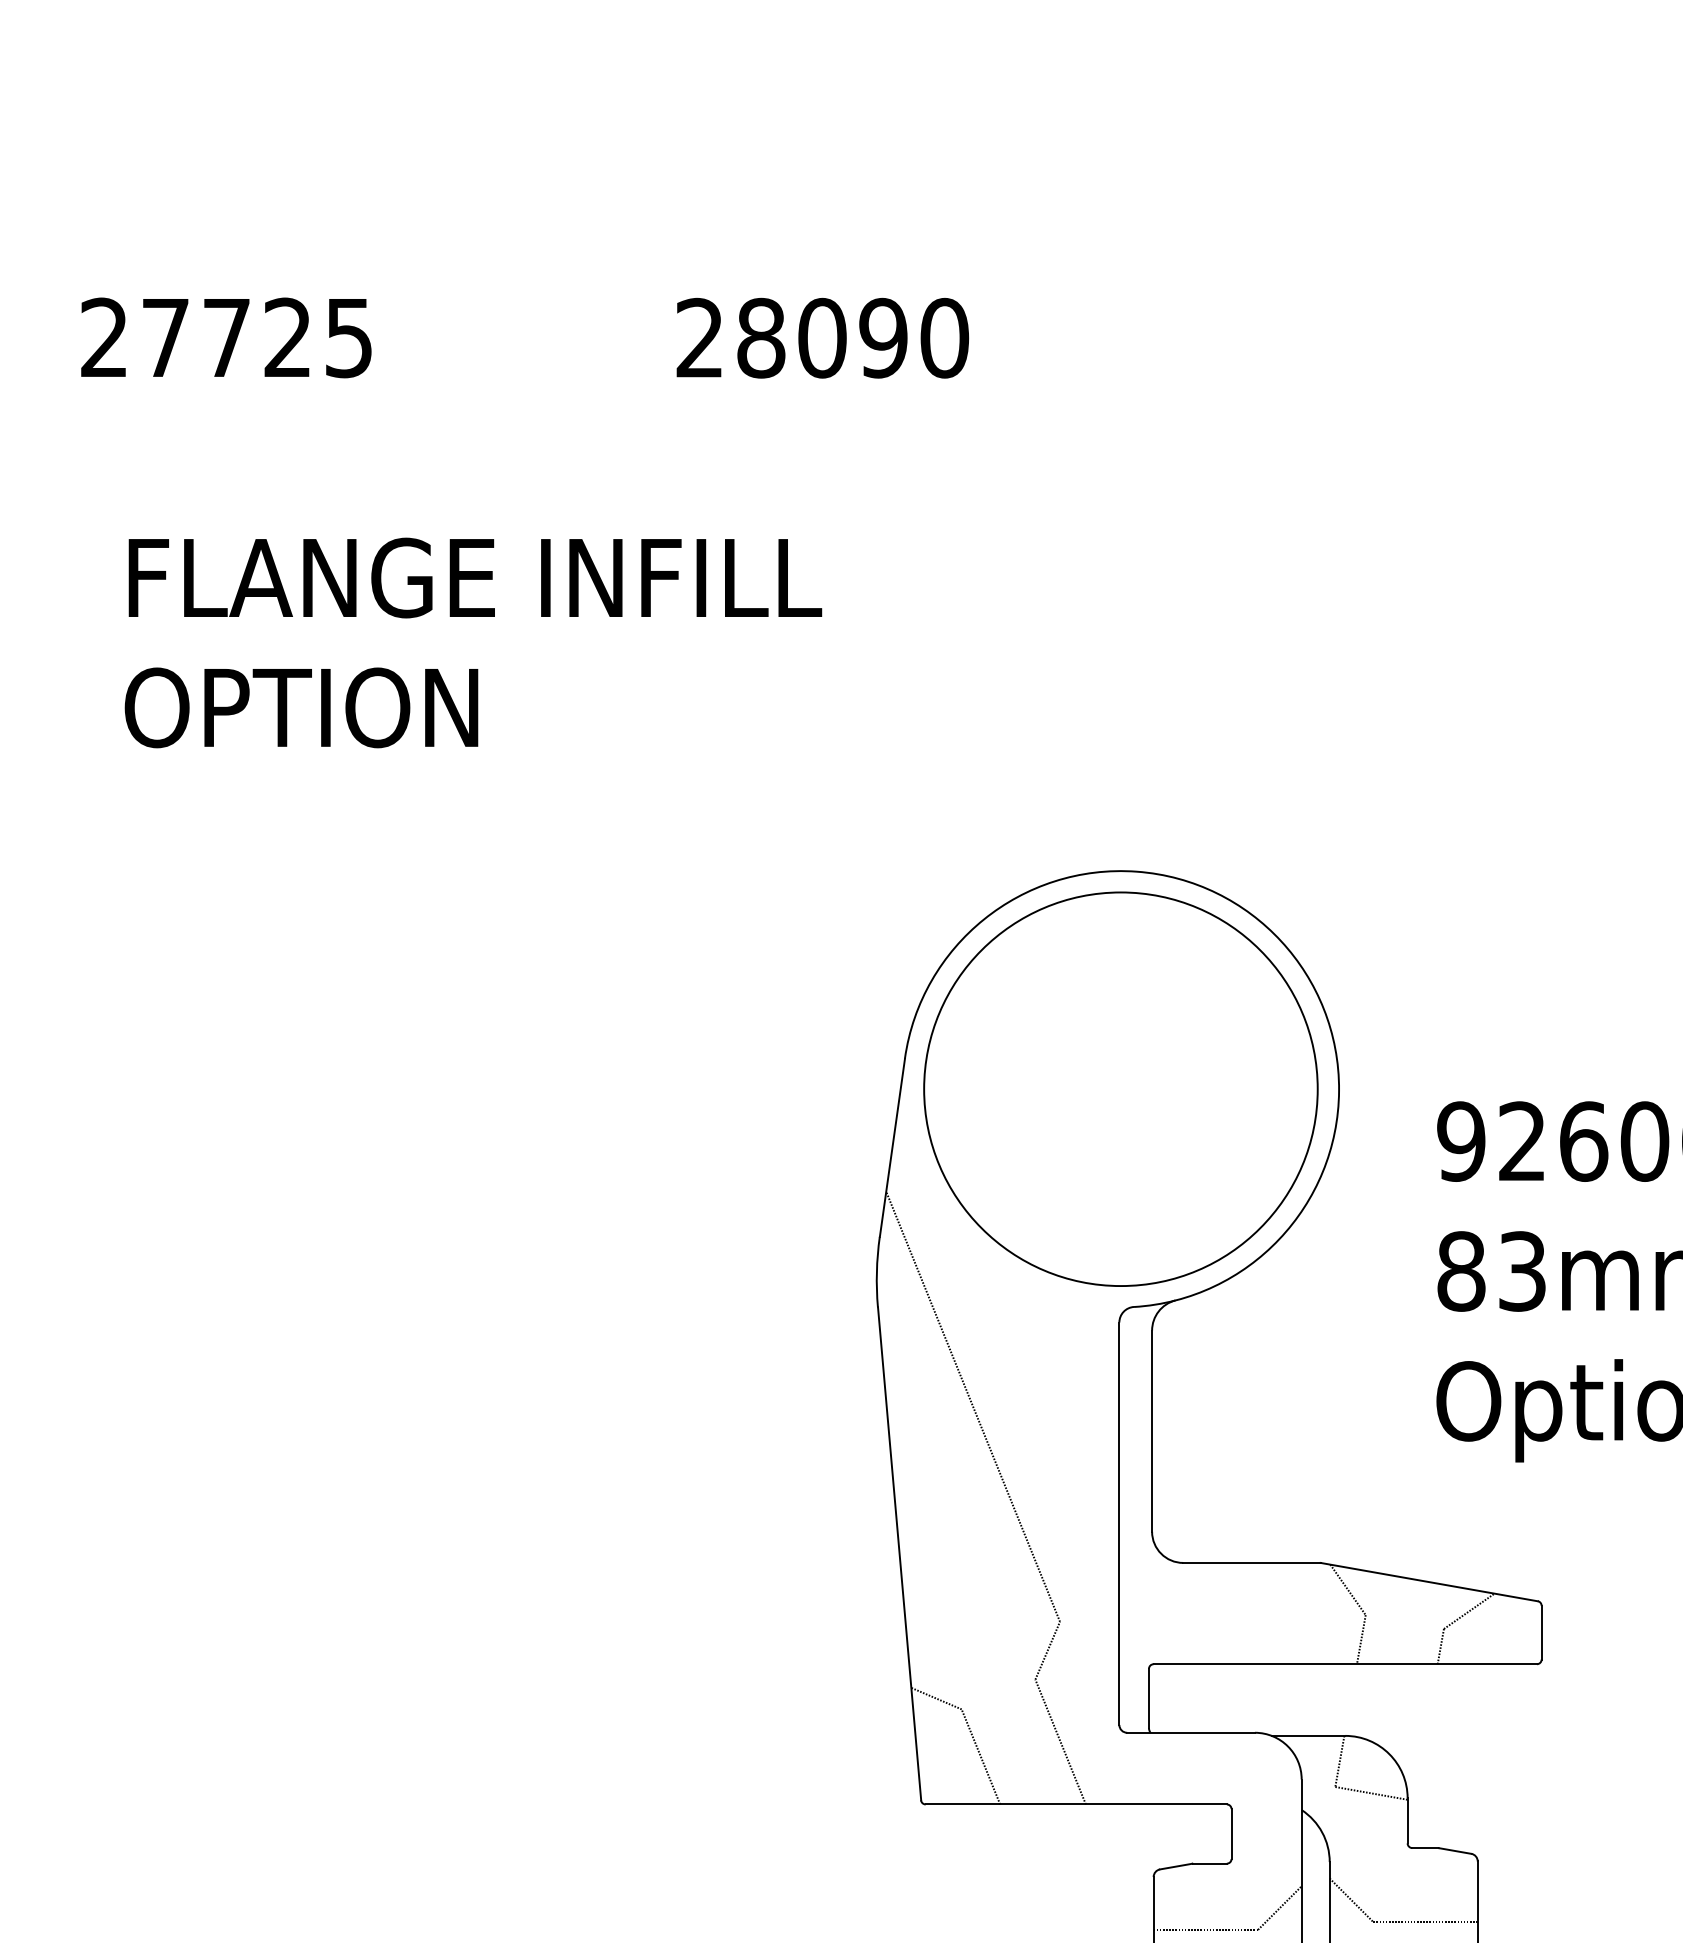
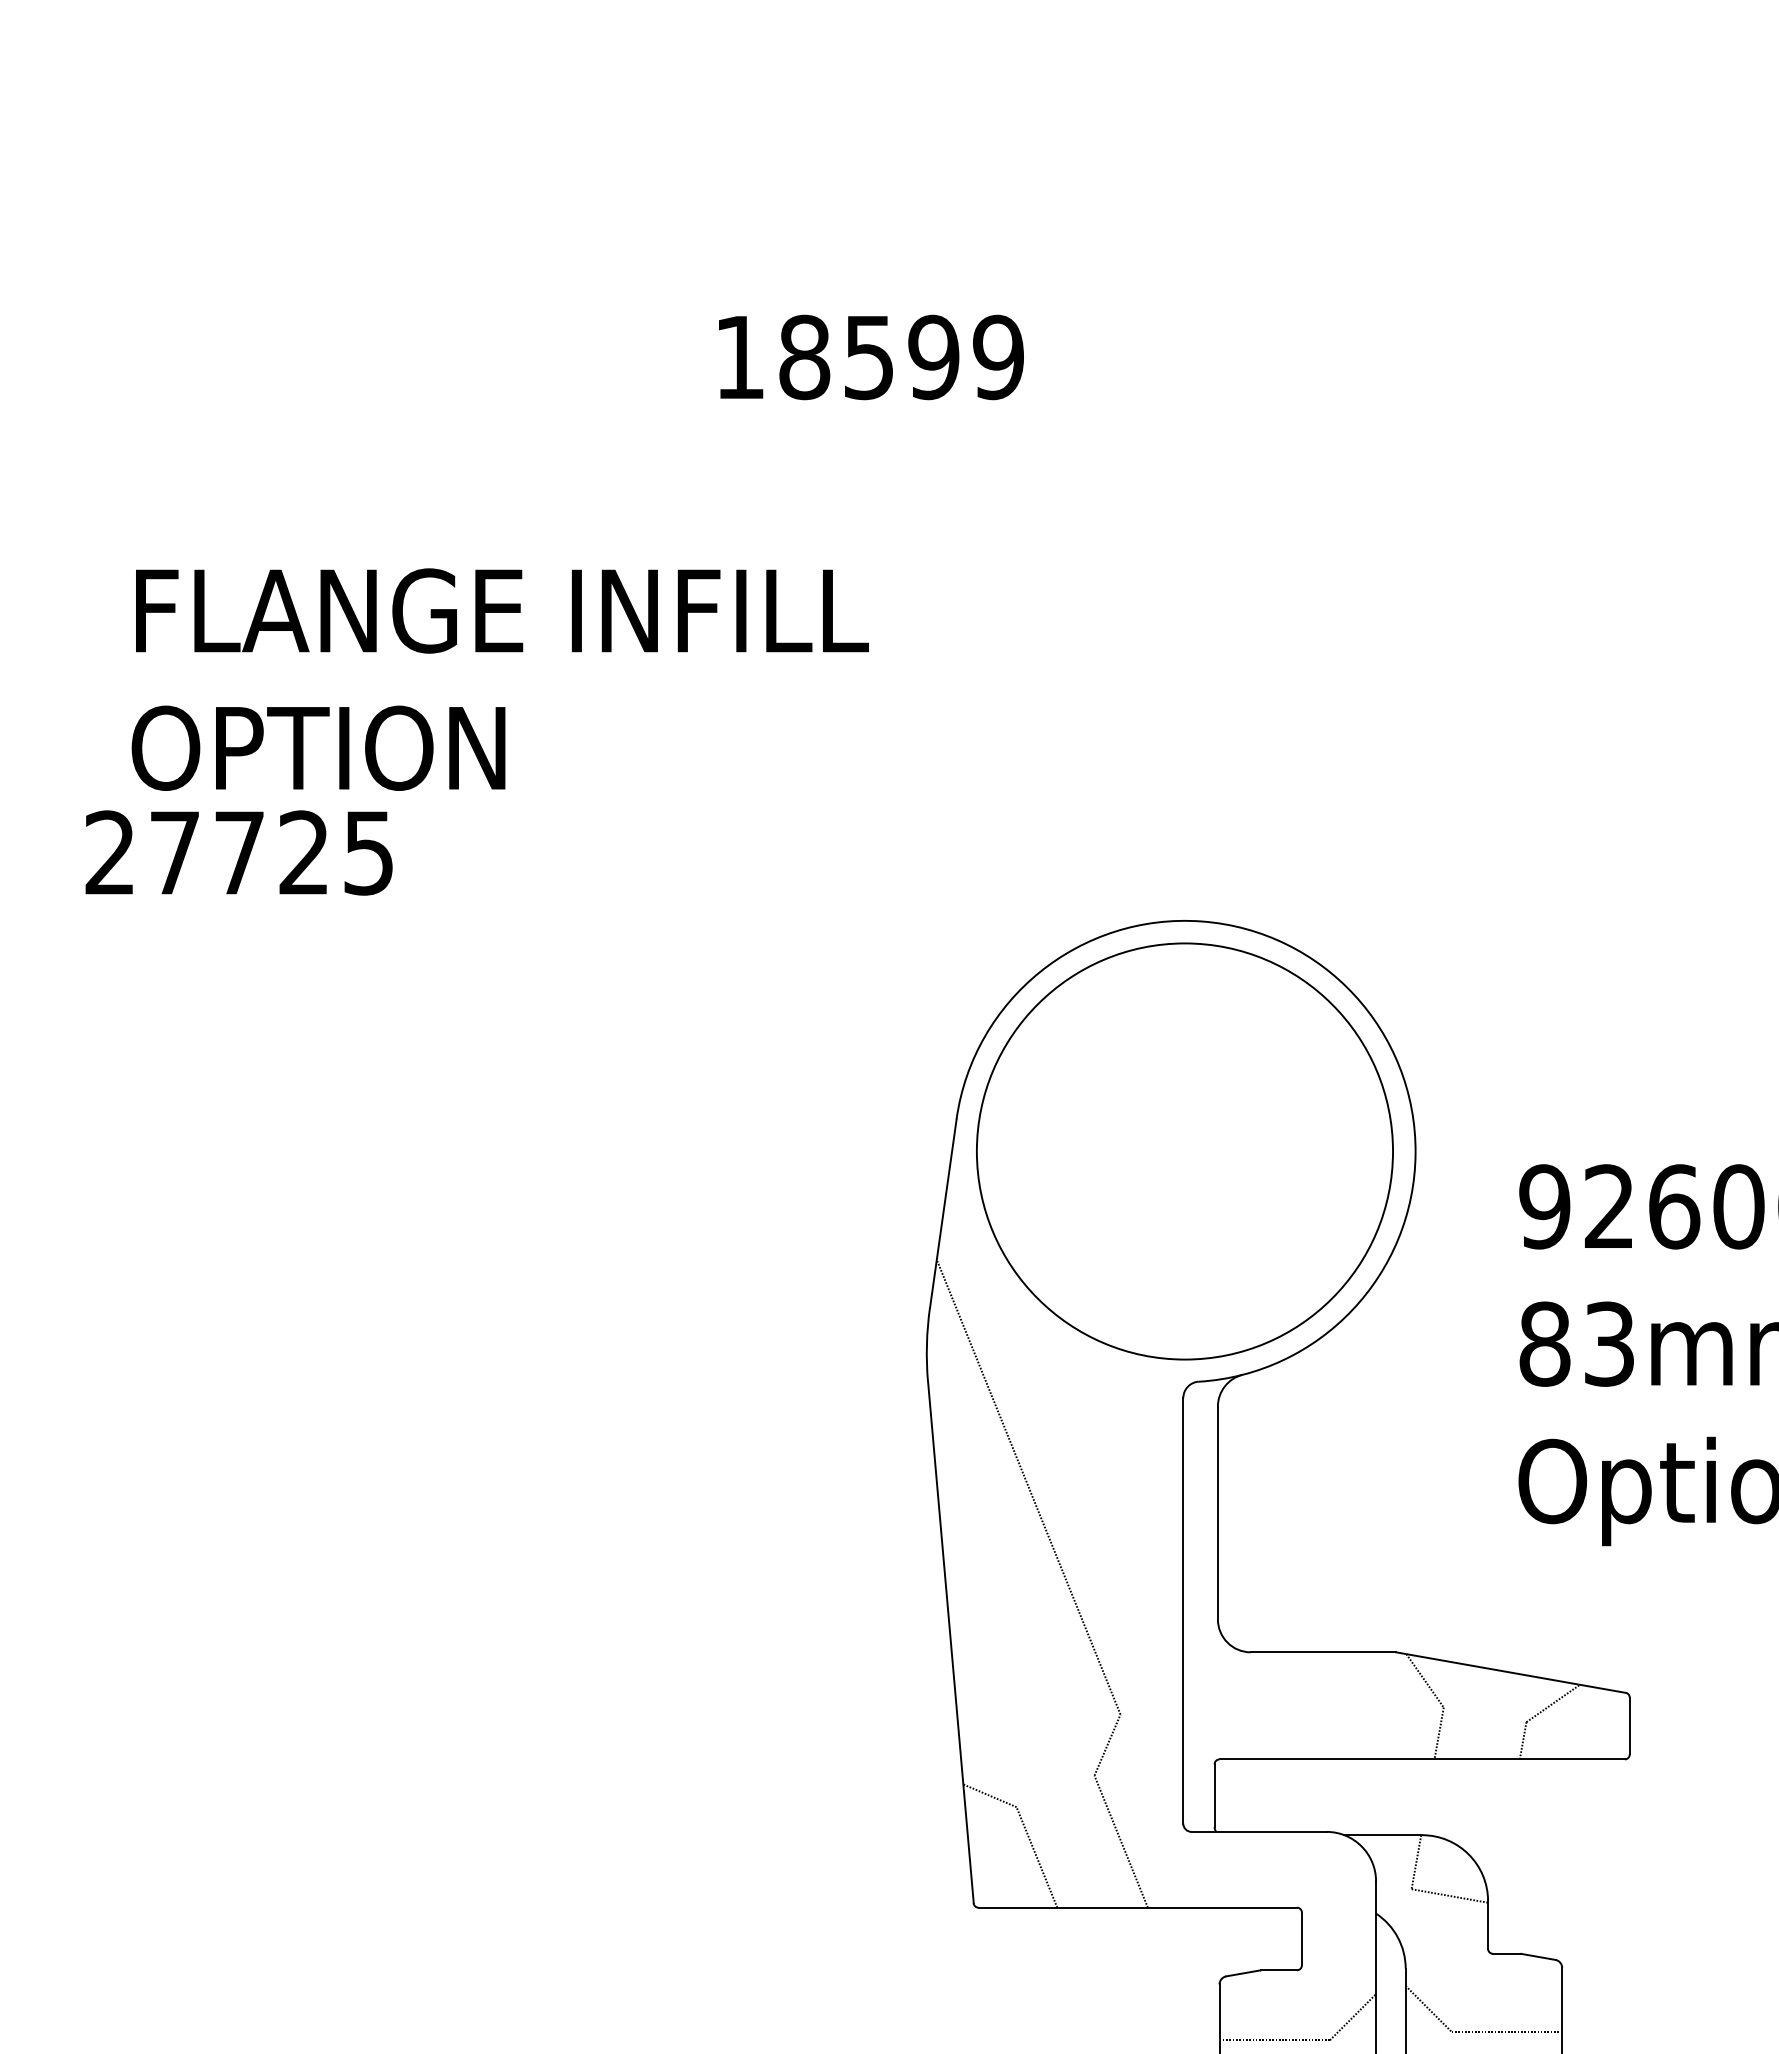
text: (226, 337) -> (239, 852), moved
text: (822, 337) -> (869, 356), 28090 -> 18599

